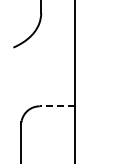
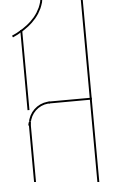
line: (21, 76) -> (25, 69), added
line: (57, 106) -> (70, 100), dashed -> solid

